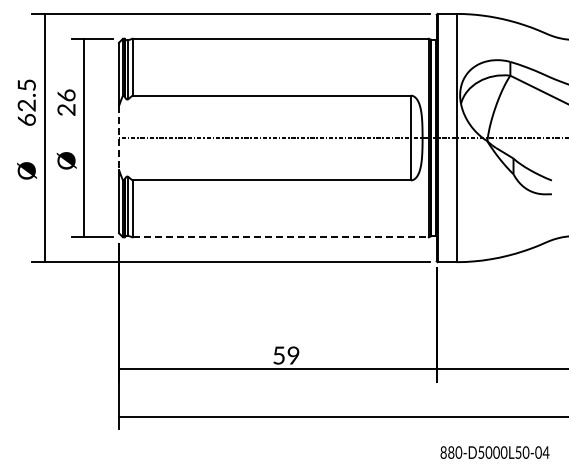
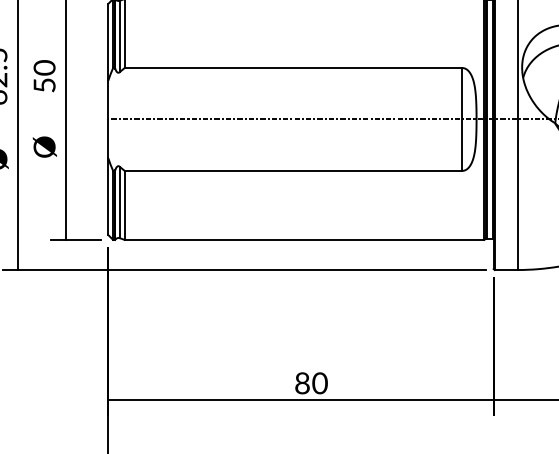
text: (66, 102) -> (44, 76), 26 -> 50
line: (119, 138) -> (108, 120), dashed -> solid
line: (281, 237) -> (305, 240), dashed -> solid
text: (286, 355) -> (311, 383), 59 -> 80

